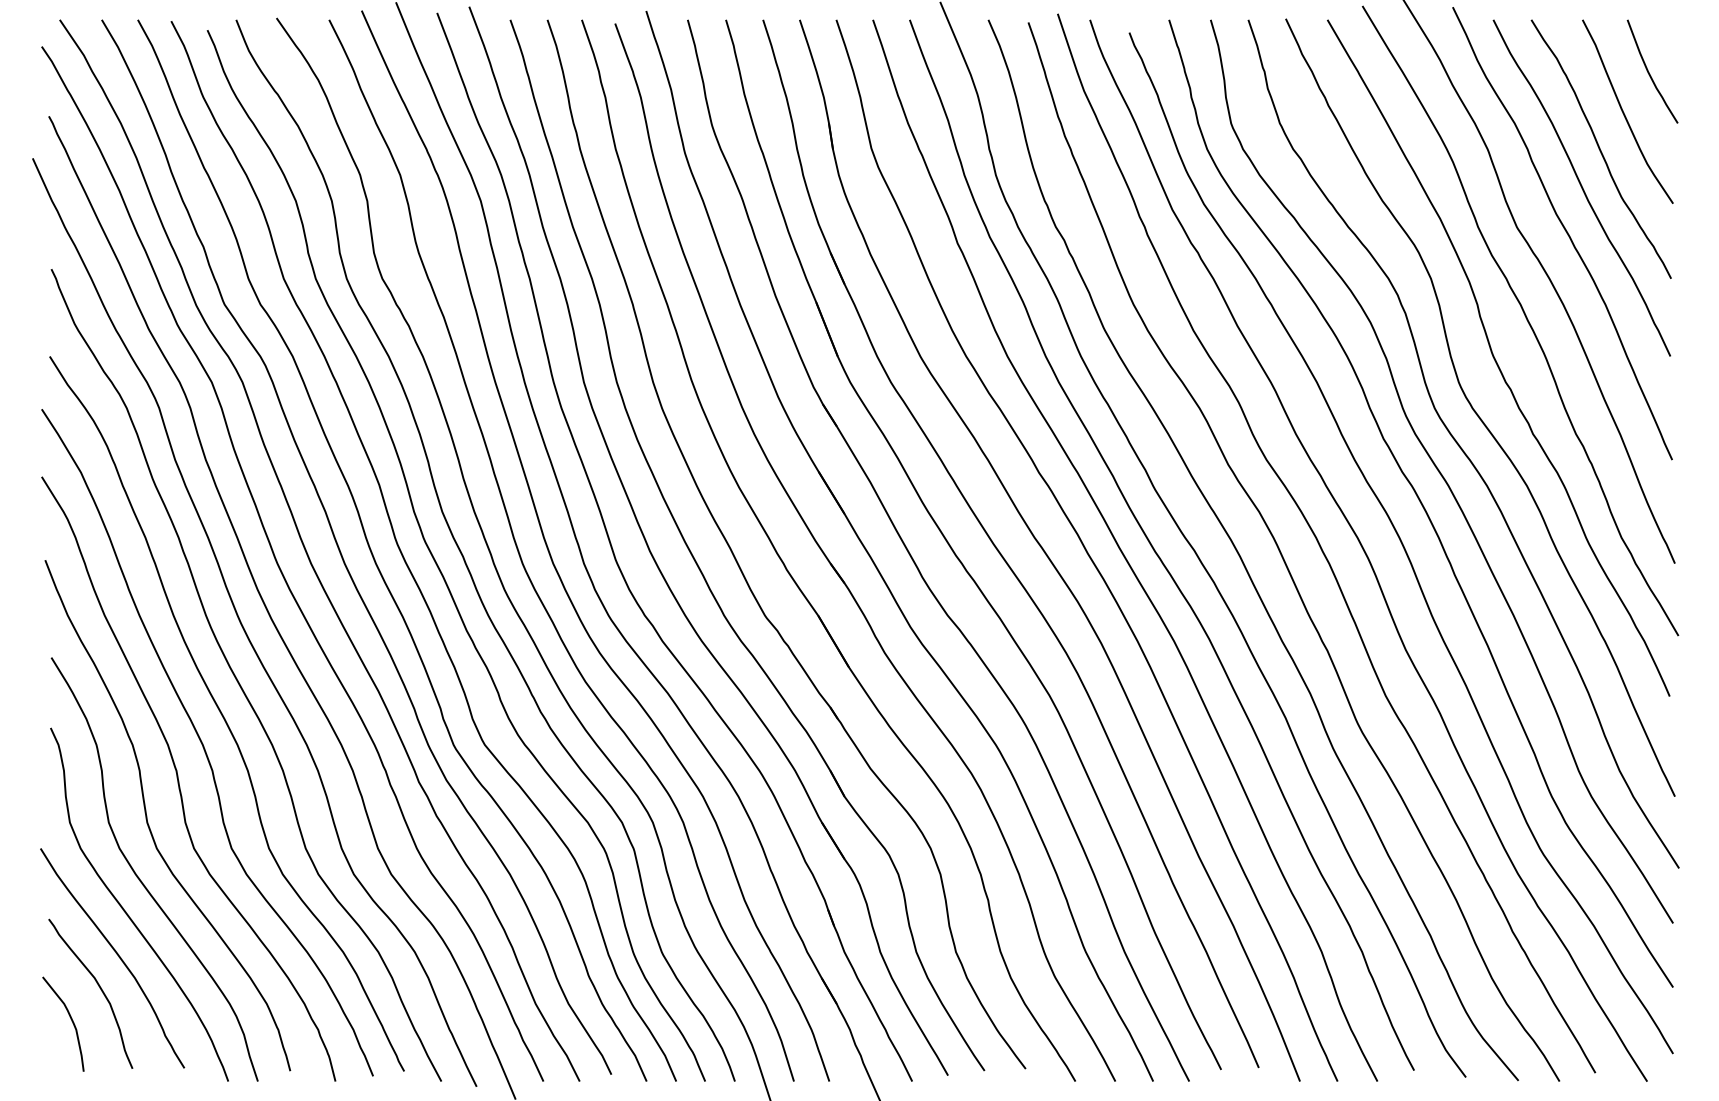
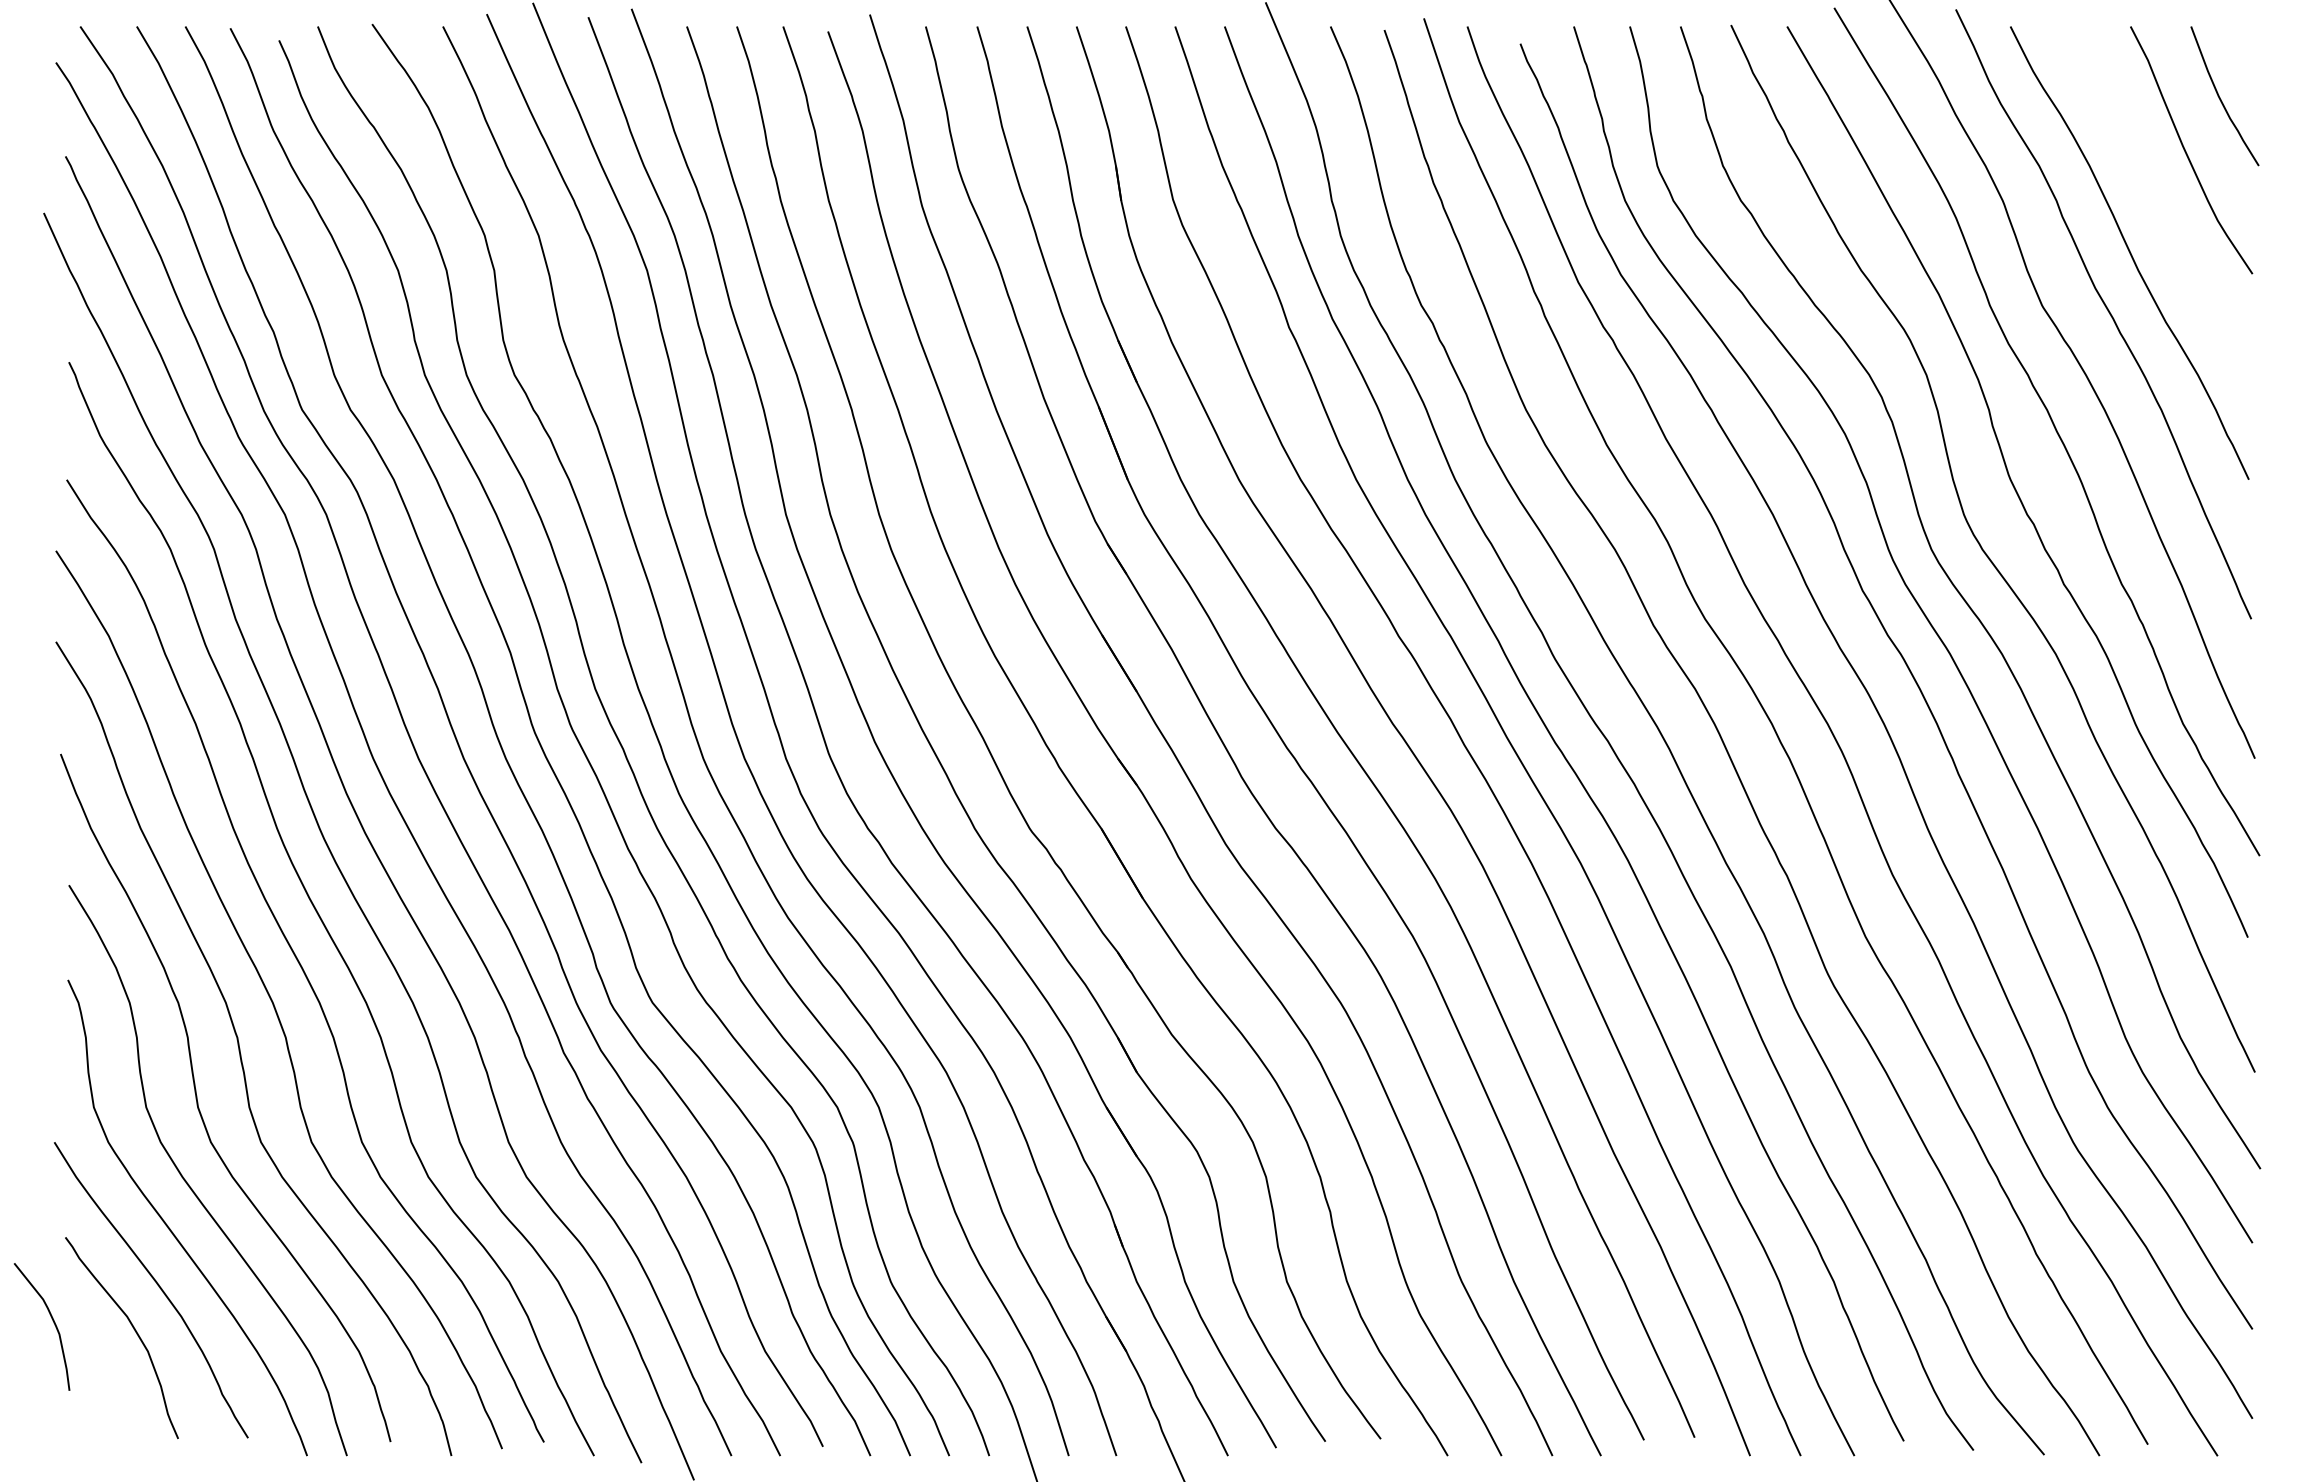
curve: (1600, 149) -> (2154, 200), removed
curve: (71, 1020) -> (52, 1321), moved

